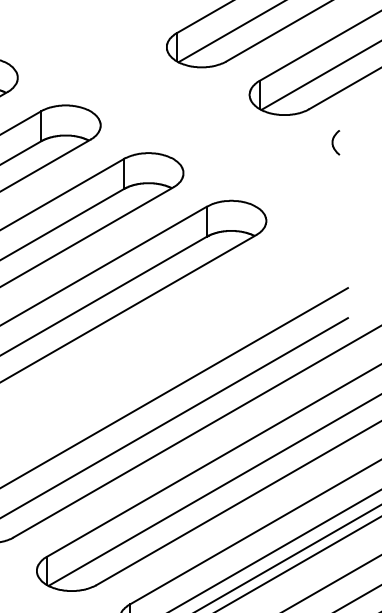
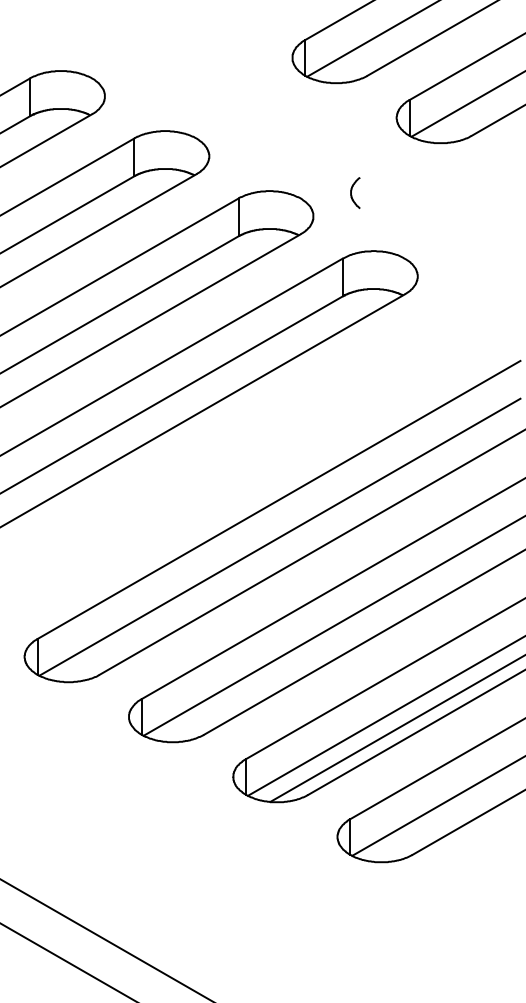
curve: (333, 140) -> (352, 190), moved

